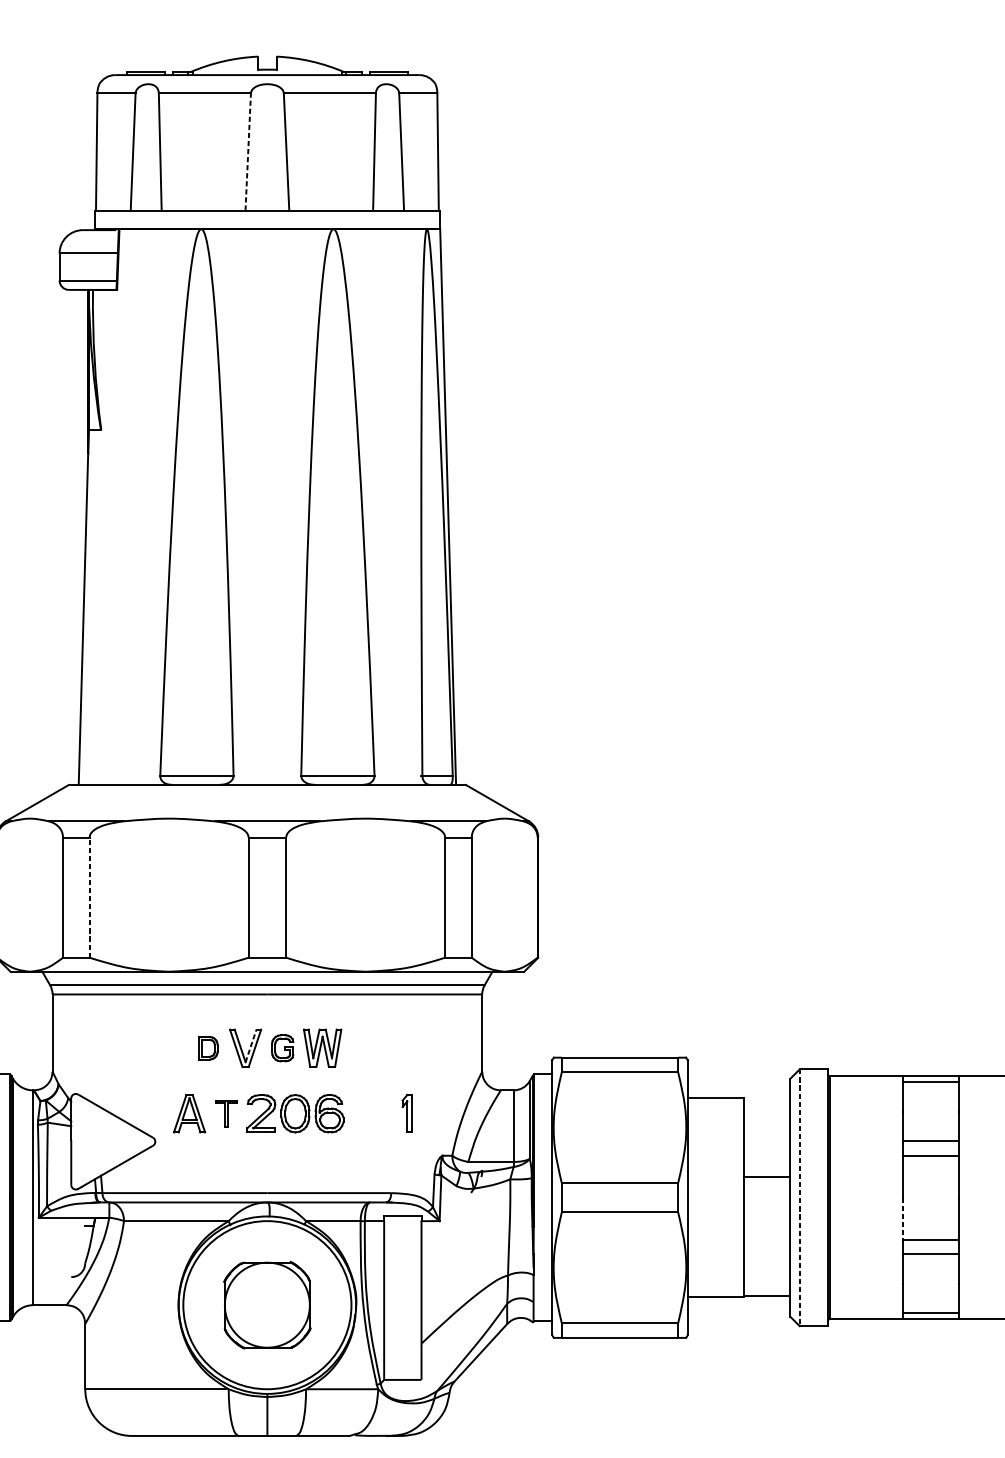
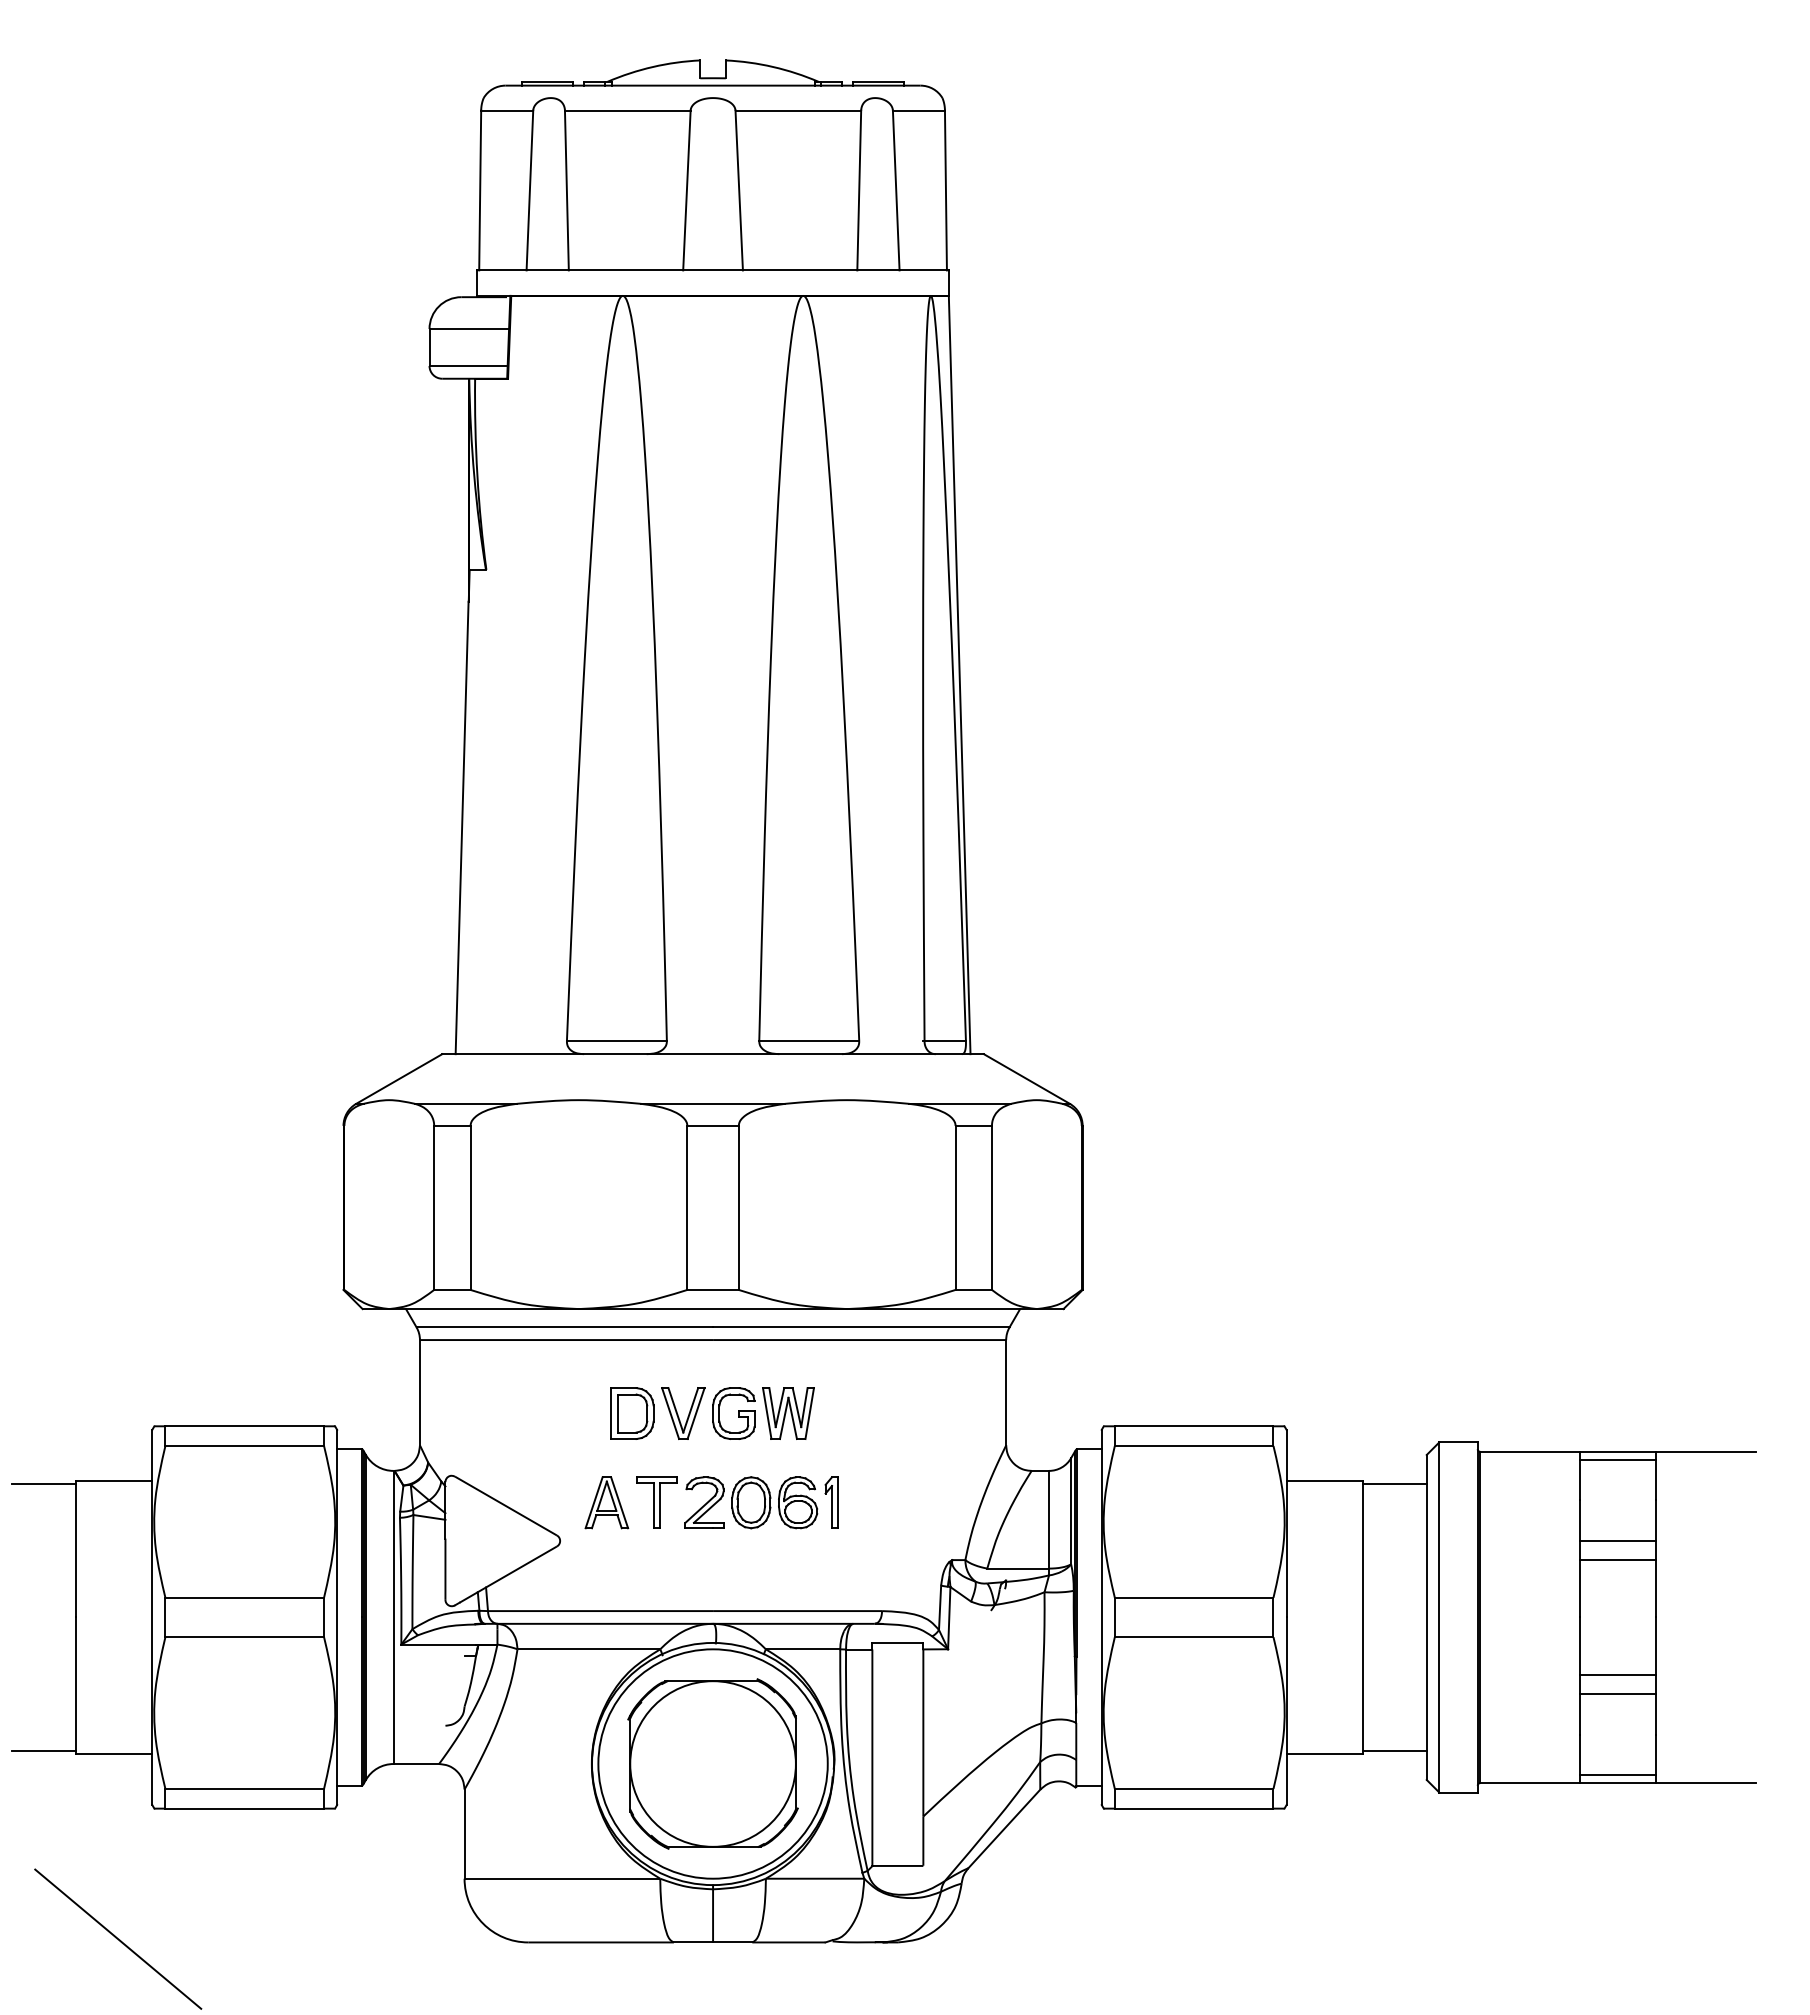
line: (247, 151) -> (686, 190), dashed -> solid
line: (89, 897) -> (470, 1207), dashed -> solid
line: (250, 1045) -> (690, 1409), dashed -> solid
part: (208, 1048) -> (632, 1413), size x1.67
part: (282, 1048) -> (733, 1413), size x1.43
part: (225, 1113) -> (656, 1502), size x1.43
part: (406, 1113) -> (831, 1502), moved
line: (766, 1176) -> (1394, 1483), moved
line: (799, 1197) -> (1439, 1617), dashed -> solid
line: (902, 1219) -> (1579, 1646), dashed -> solid
part: (266, 1304) -> (712, 1763), size x1.43

